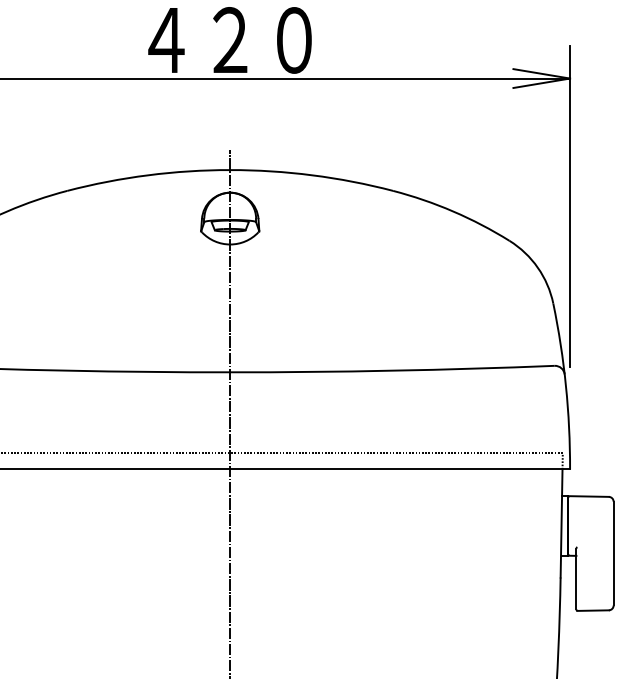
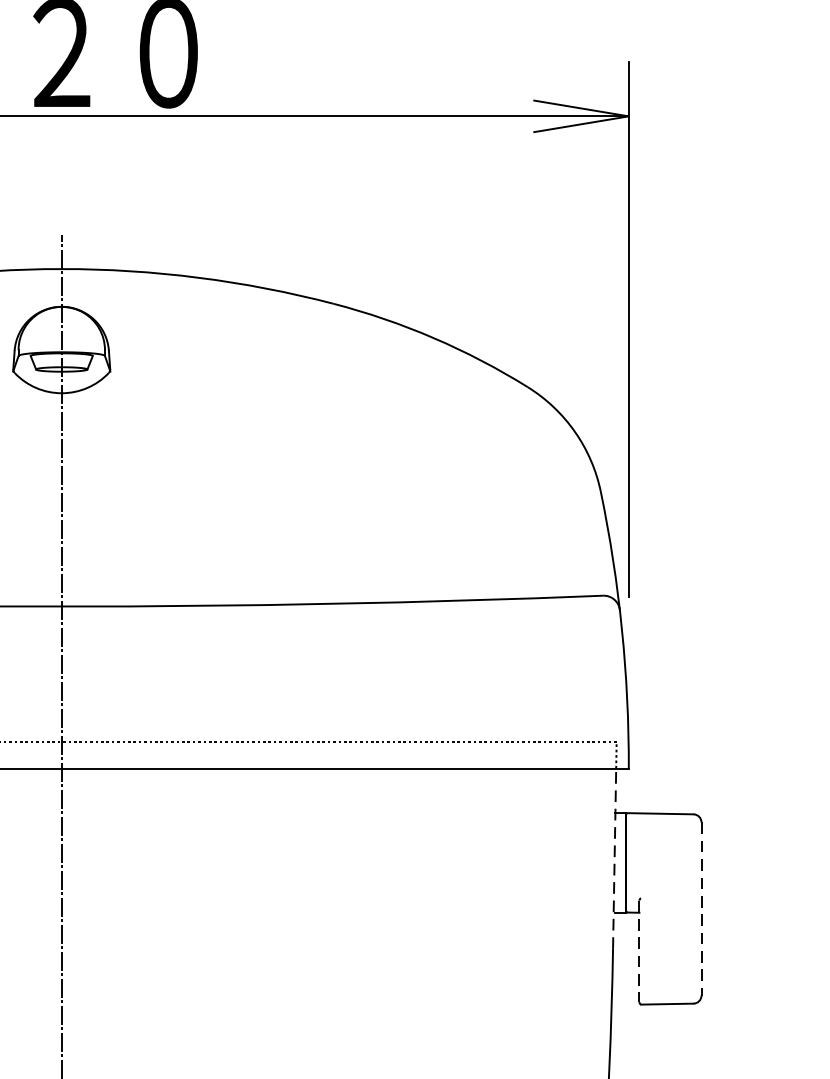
line: (561, 522) -> (614, 857), solid -> dashed
line: (613, 553) -> (701, 908), solid -> dashed
line: (576, 579) -> (639, 952), solid -> dashed

